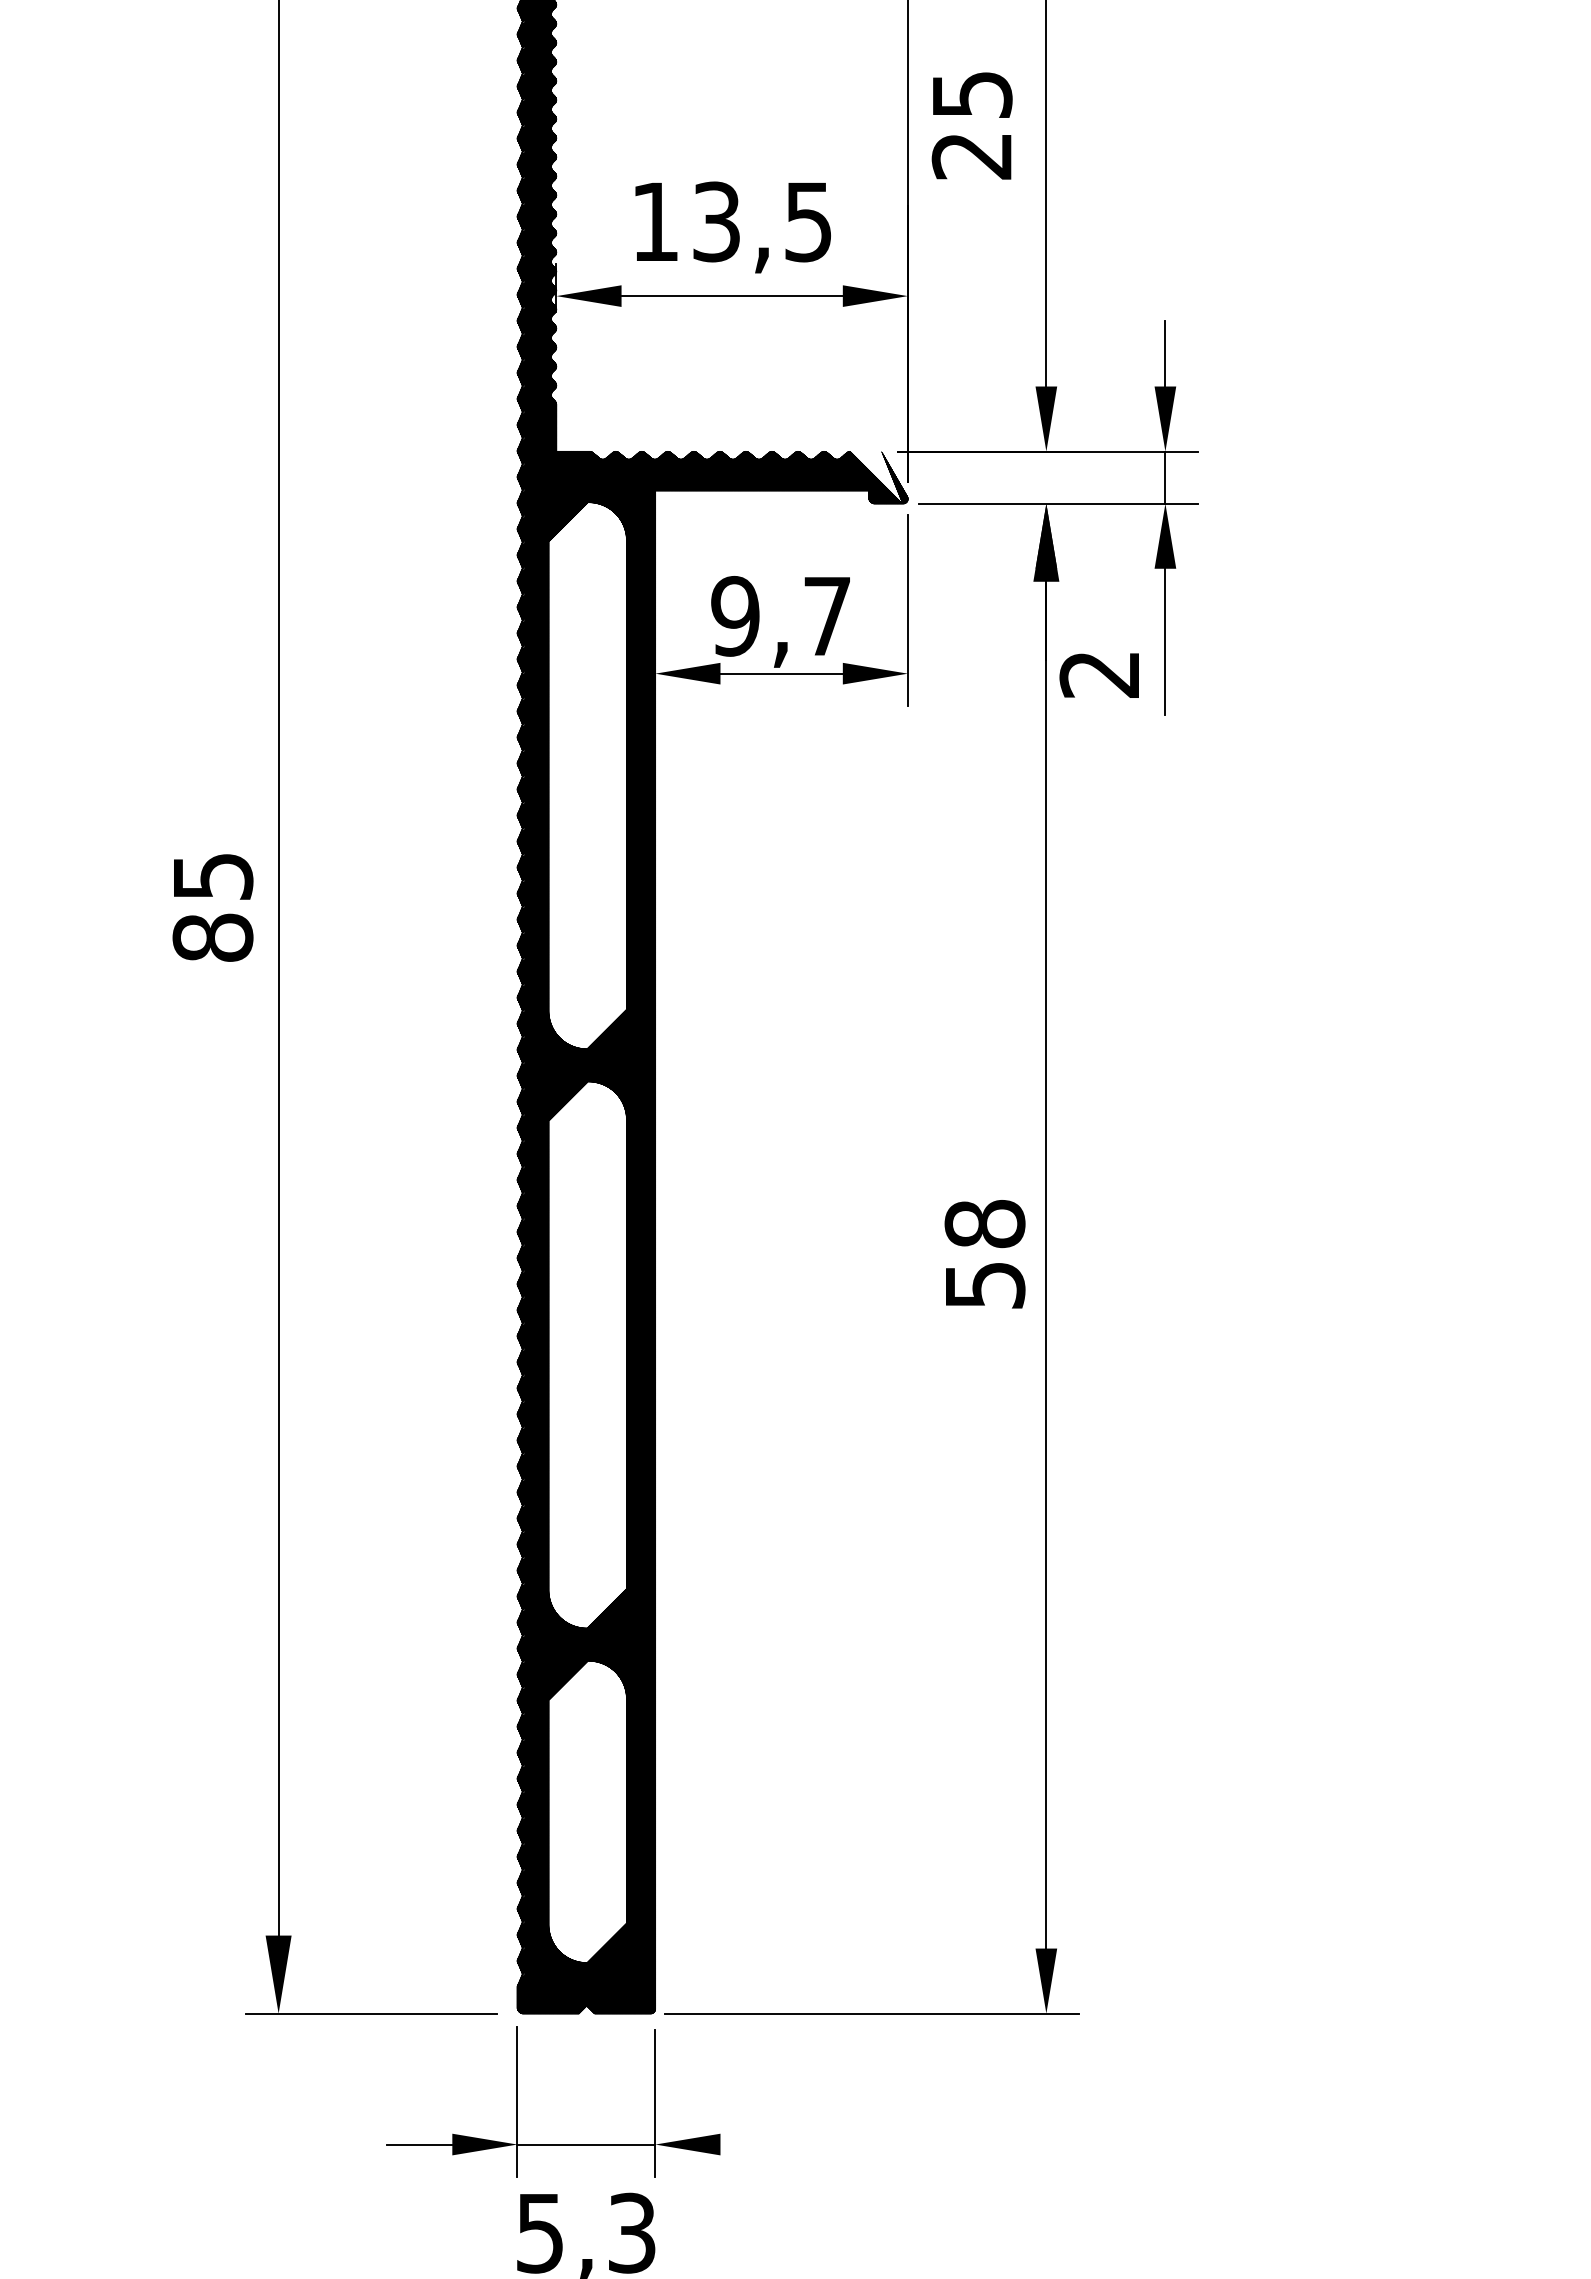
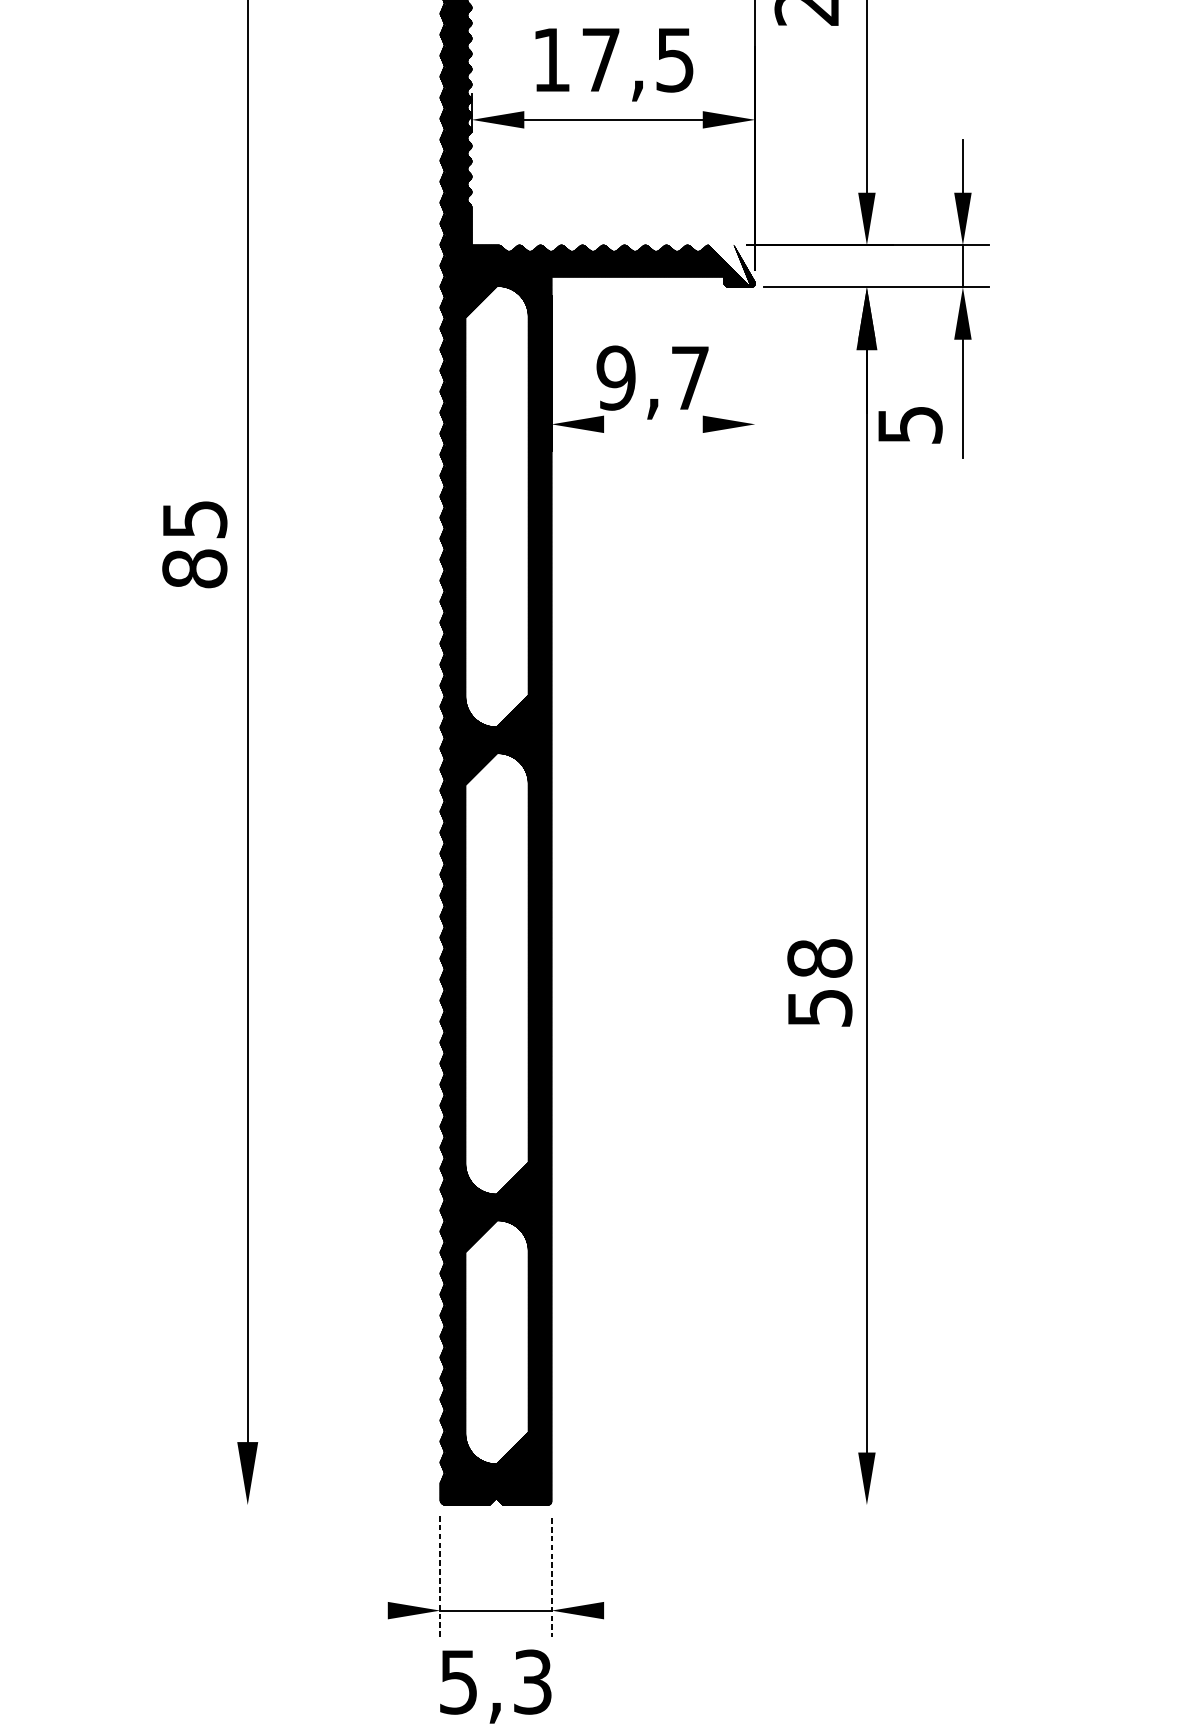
text: (716, 221) -> (600, 59), 13,5 -> 17,5
line: (907, 610) -> (754, 373), removed
line: (781, 673) -> (653, 424), removed
text: (1099, 674) -> (909, 425), 2 -> 5
text: (212, 907) -> (194, 544), moved
text: (984, 1254) -> (819, 983), moved
line: (371, 2013) -> (322, 1504), removed
line: (871, 2013) -> (725, 1504), removed
line: (517, 2102) -> (440, 1576), solid -> dashed
line: (655, 2103) -> (551, 1577), solid -> dashed
line: (419, 2144) -> (361, 1610), removed

